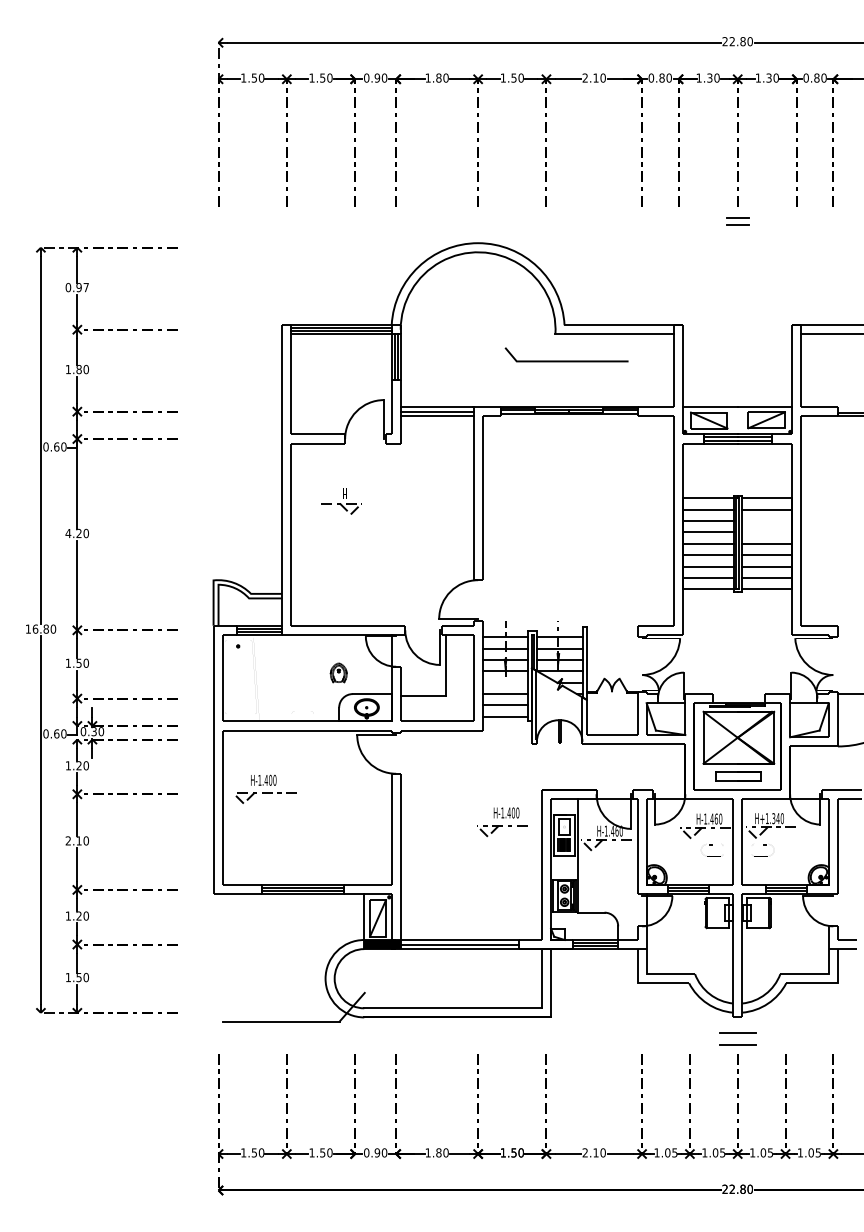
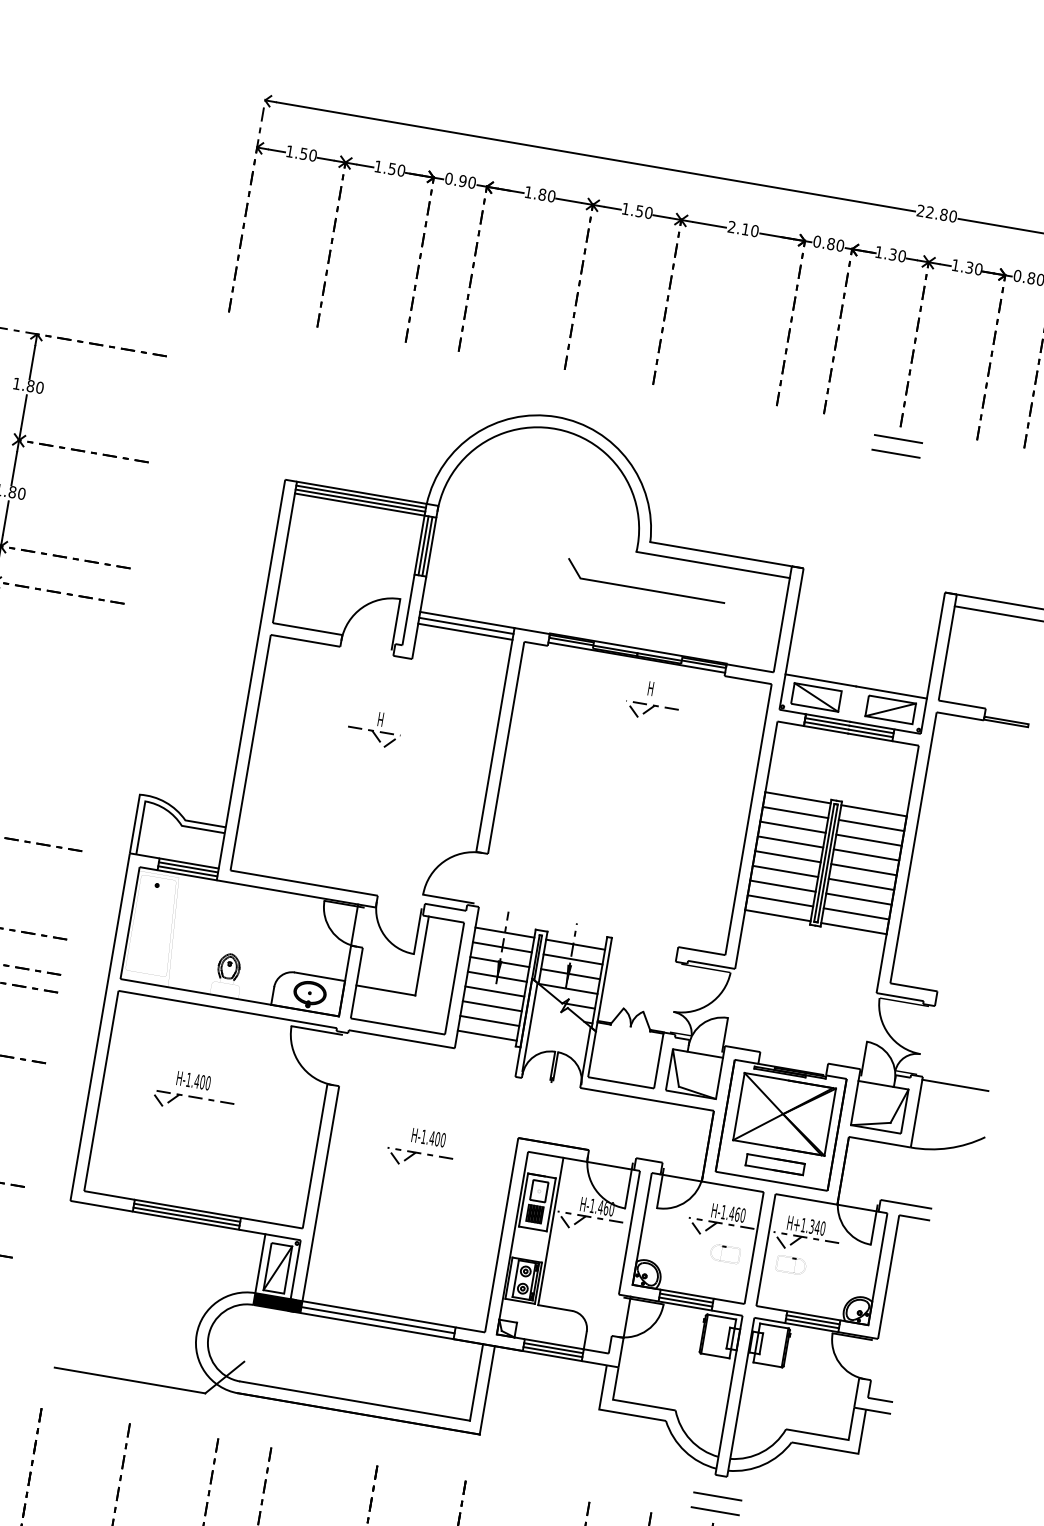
part: (737, 221) -> (896, 446), size x1.67
text: (77, 287) -> (28, 385), 0.97 -> 1.80
part: (587, 444) -> (653, 701), added
part: (341, 501) -> (374, 728), moved
line: (766, 521) -> (868, 840), added
line: (766, 532) -> (865, 854), added
part: (338, 672) -> (229, 965), moved
line: (505, 682) -> (494, 991), added
part: (265, 788) -> (194, 1091), moved
part: (502, 822) -> (421, 1149), moved

